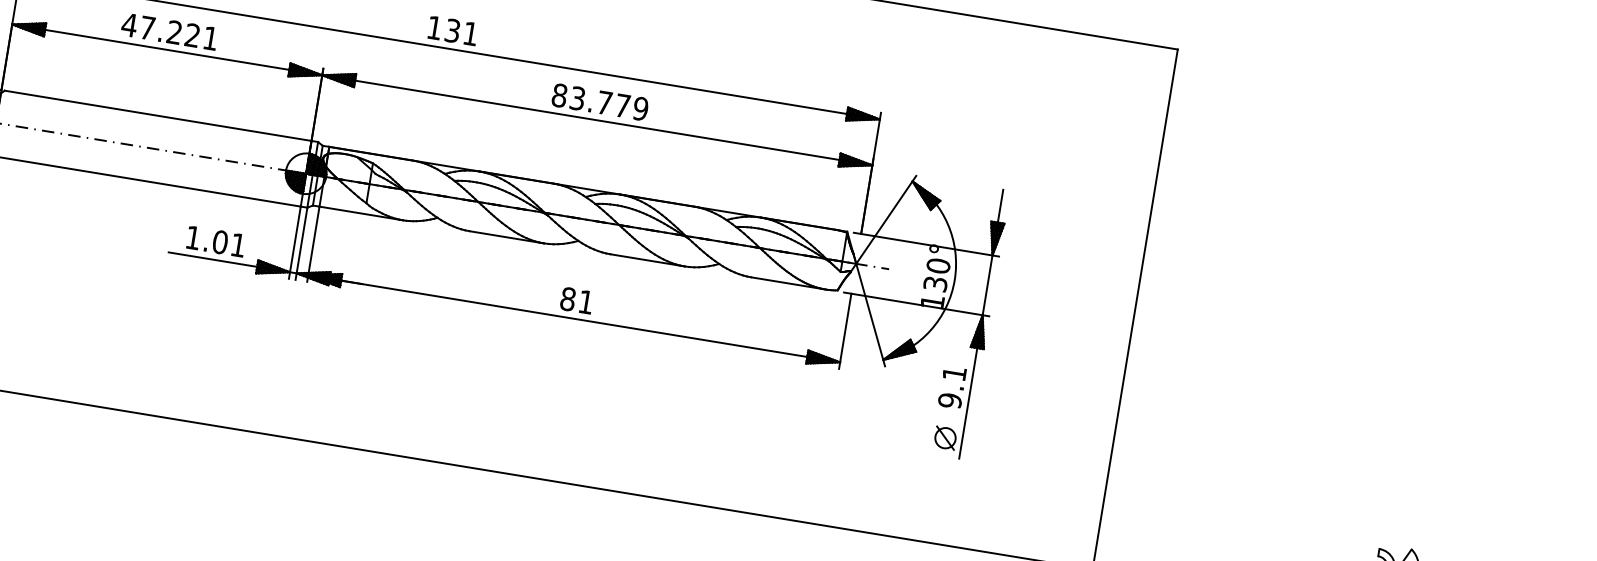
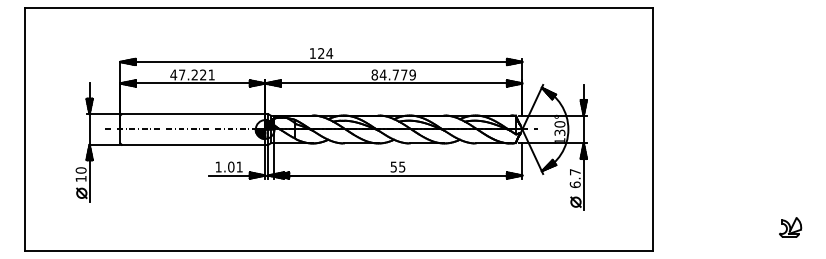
text: (461, 32) -> (325, 53), 131 -> 124
text: (576, 97) -> (382, 74), 83.779 -> 84.779
text: (576, 299) -> (397, 166), 81 -> 55
text: (950, 386) -> (574, 178), 9.1 -> 6.7

